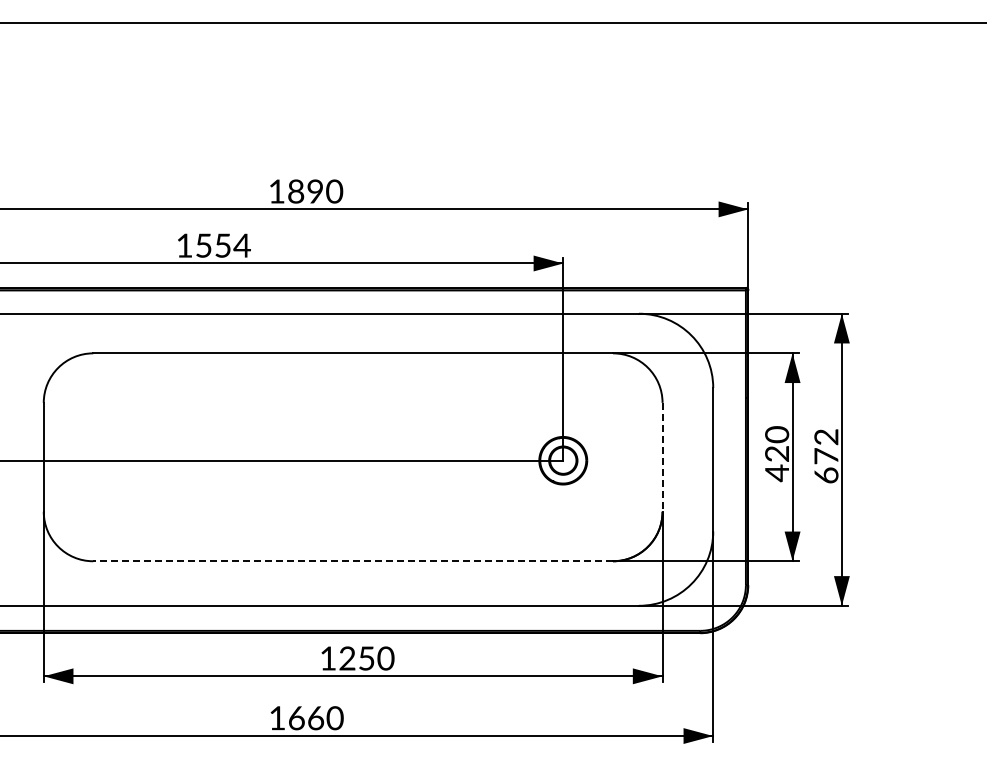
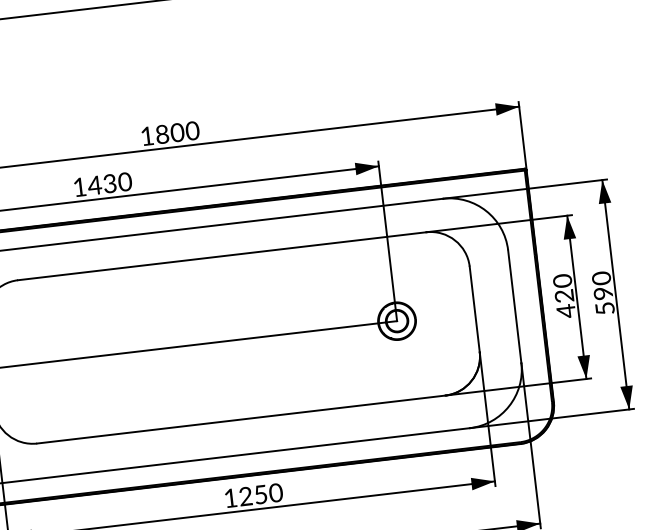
text: (314, 192) -> (176, 133), 1890 -> 1800
text: (222, 245) -> (109, 183), 1554 -> 1430
text: (826, 455) -> (603, 292), 672 -> 590
line: (662, 457) -> (474, 309), dashed -> solid
line: (353, 561) -> (241, 419), dashed -> solid

